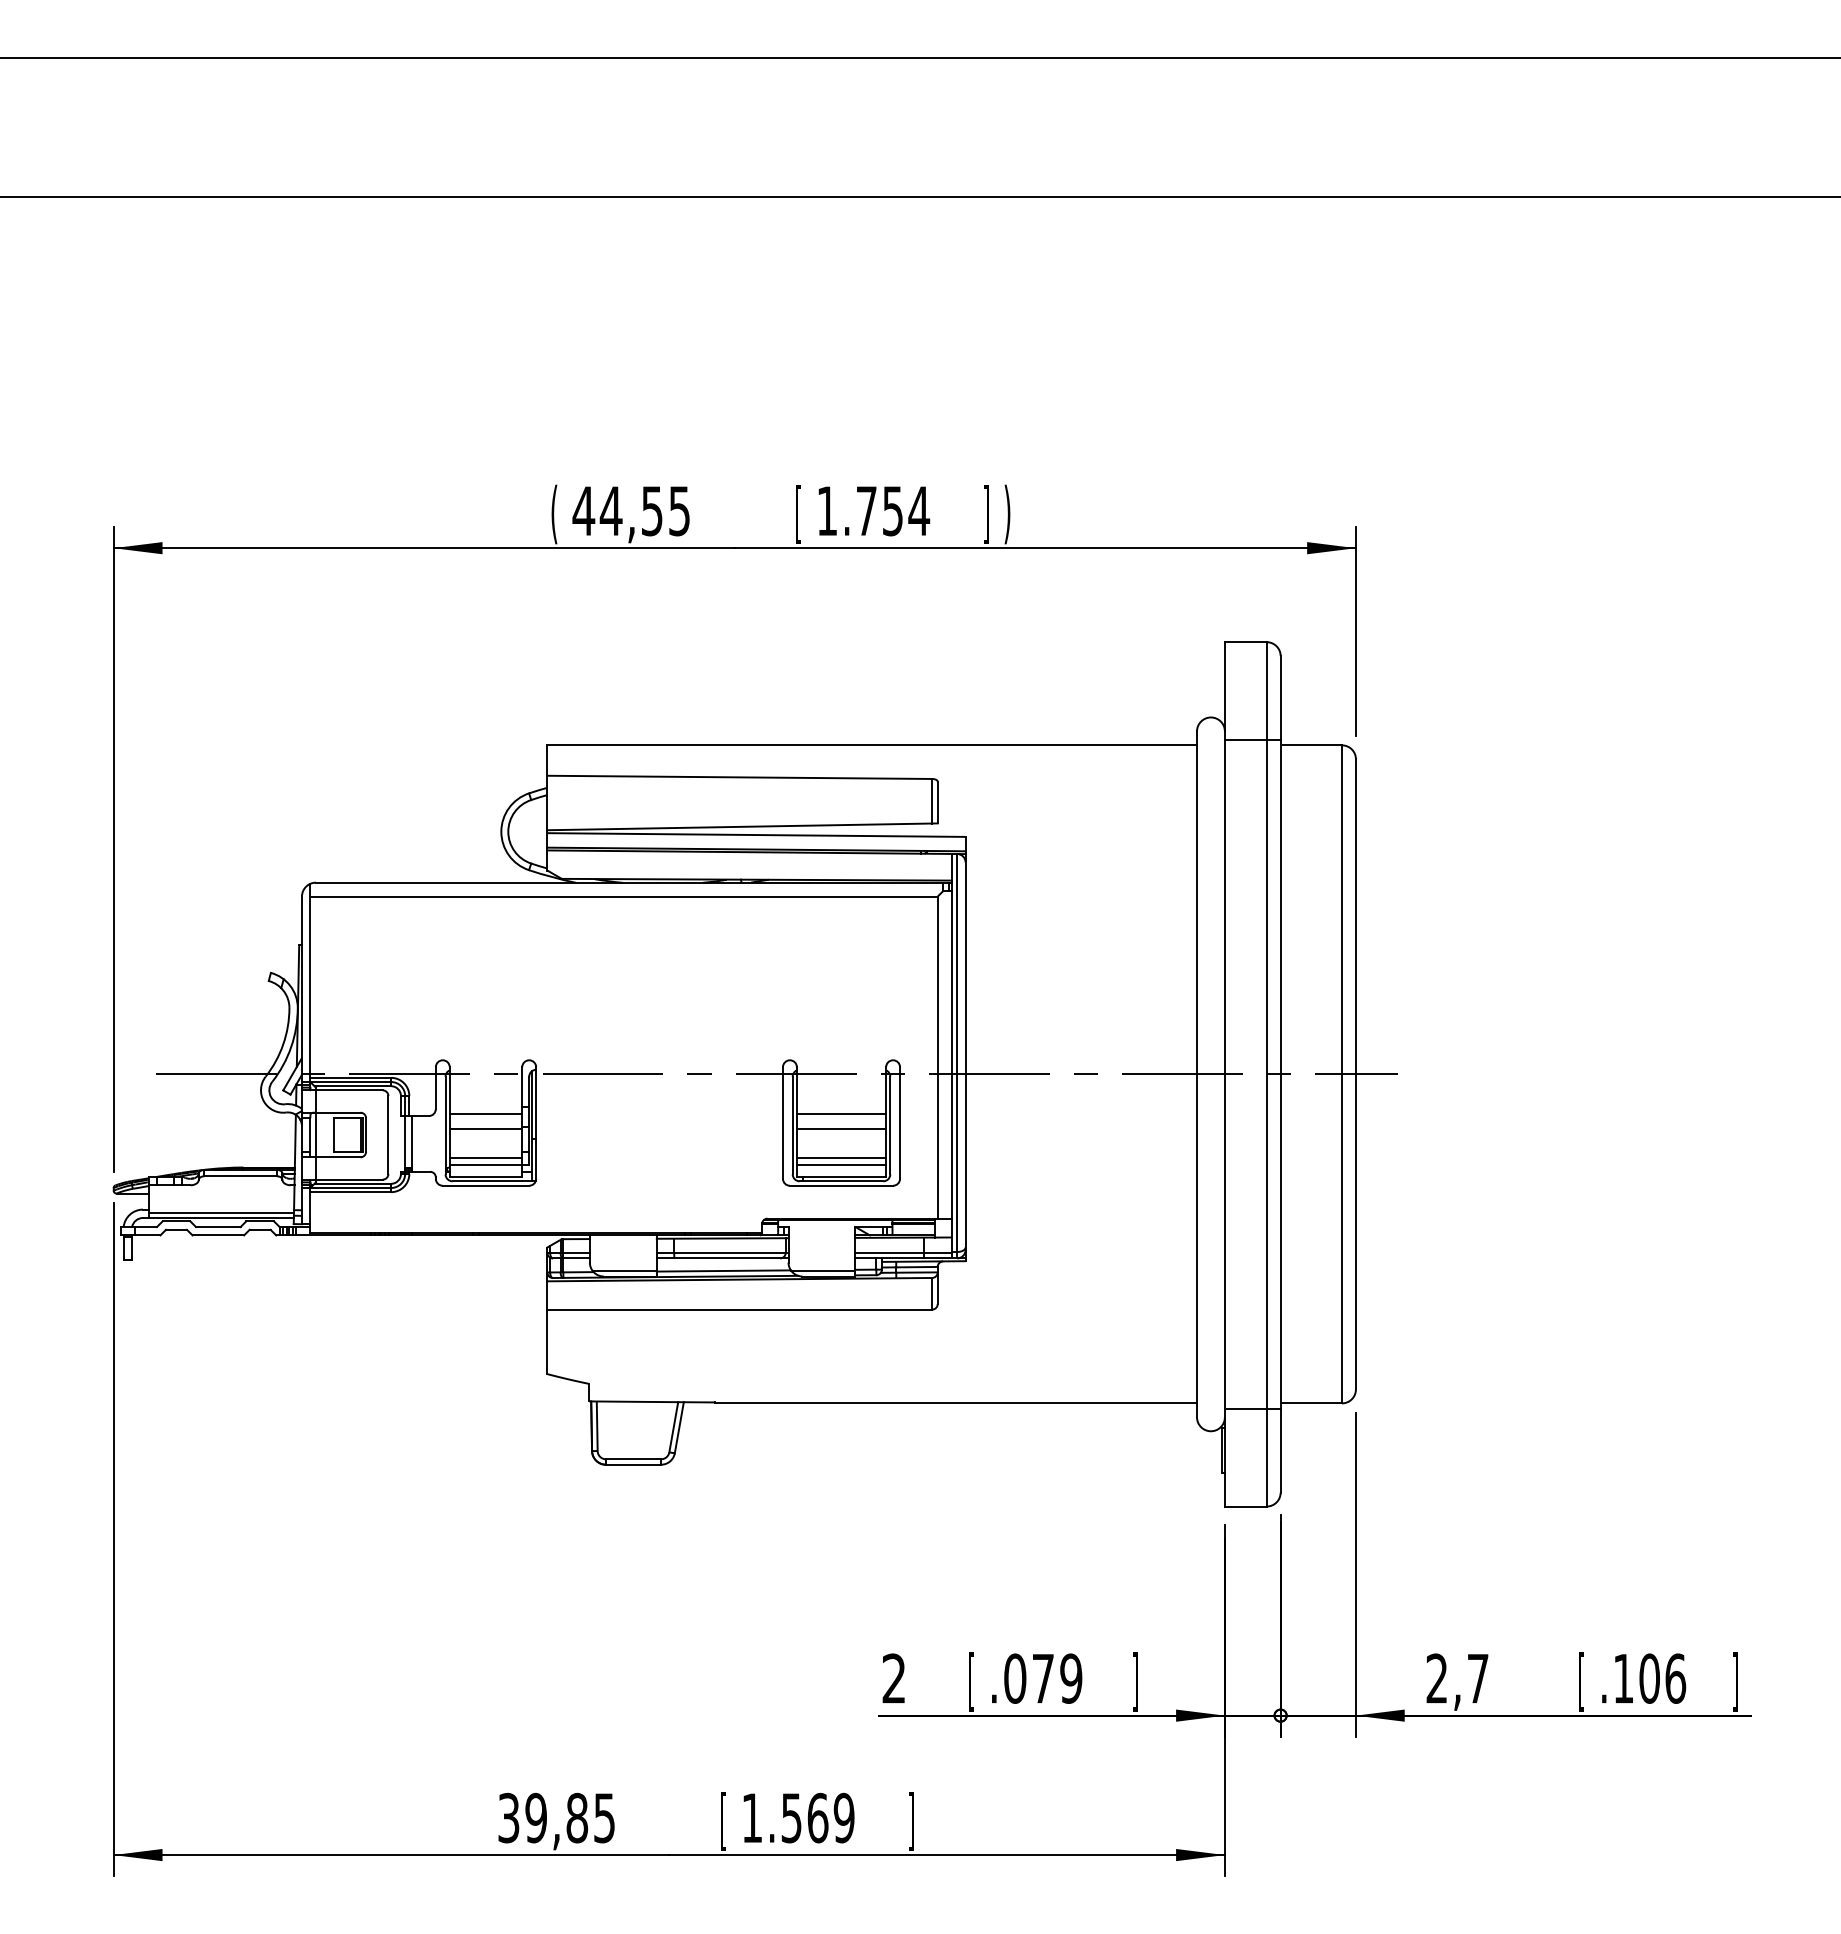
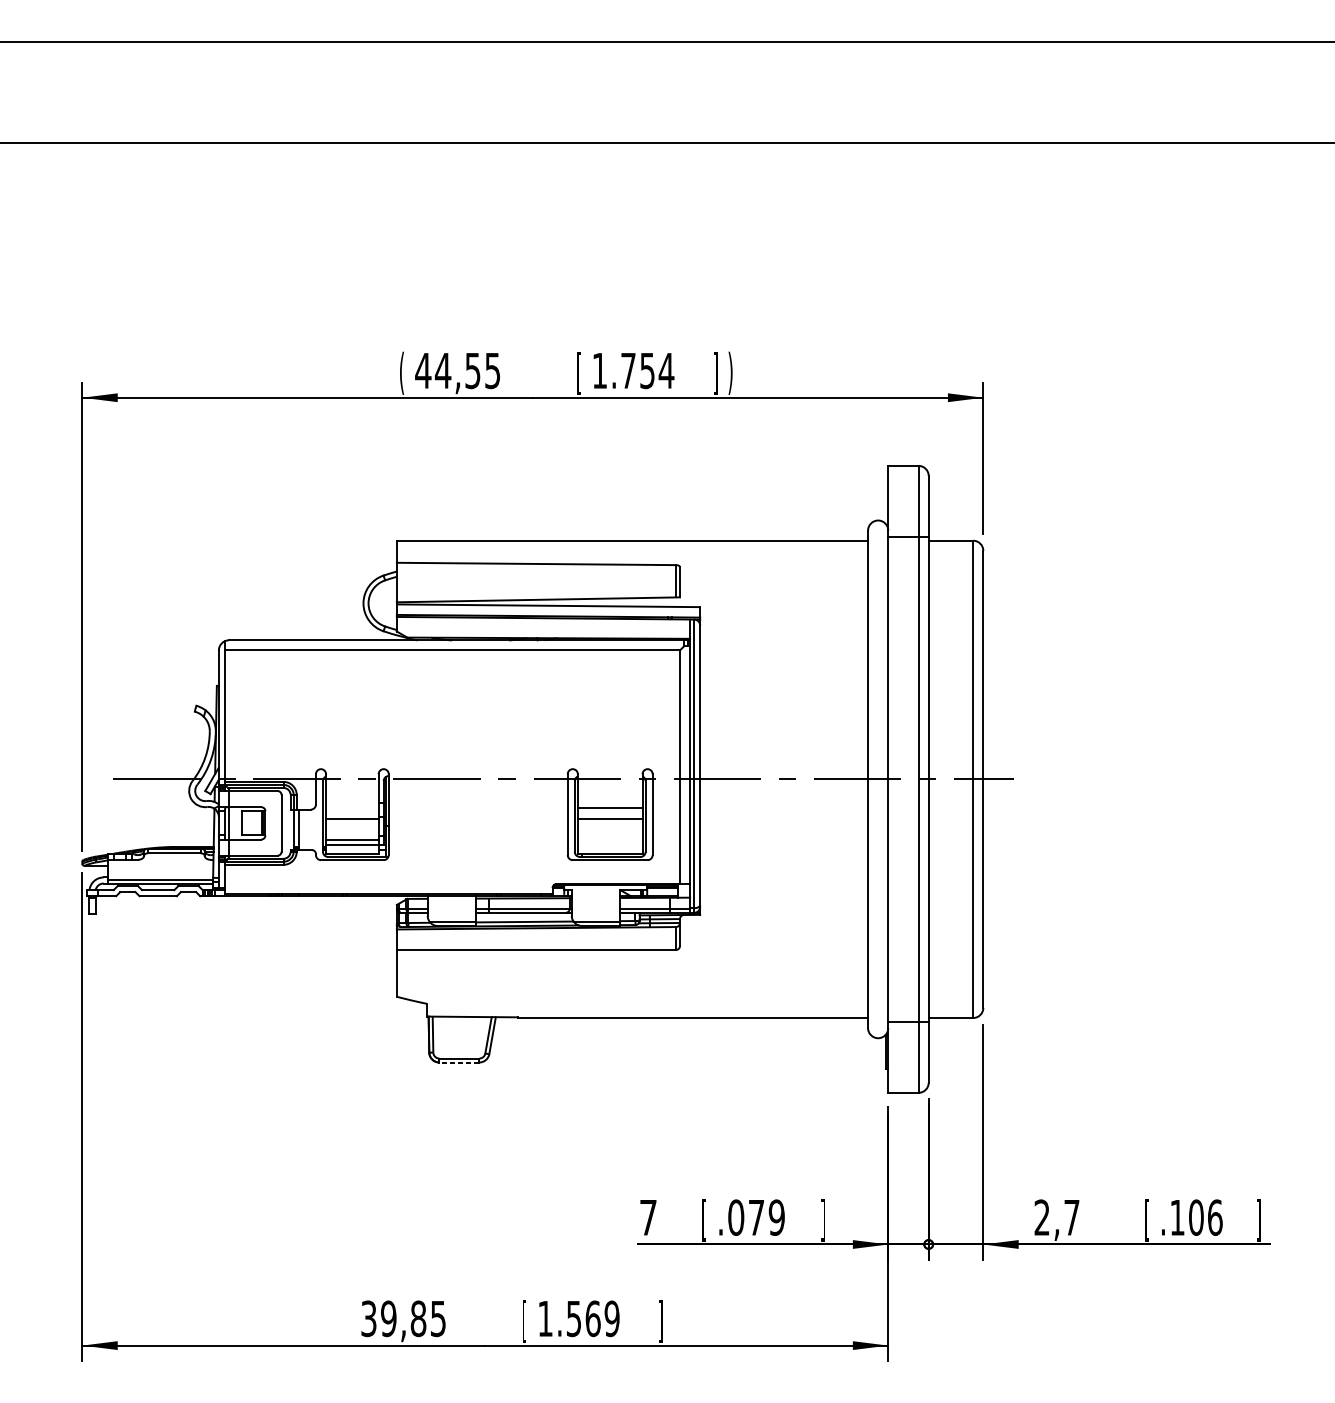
line: (485, 1113) -> (351, 807), removed
line: (841, 1158) -> (610, 840), removed
line: (841, 1164) -> (610, 844), removed
line: (633, 1464) -> (459, 1062), solid -> dashed
text: (893, 1678) -> (647, 1217), 2 -> 7

